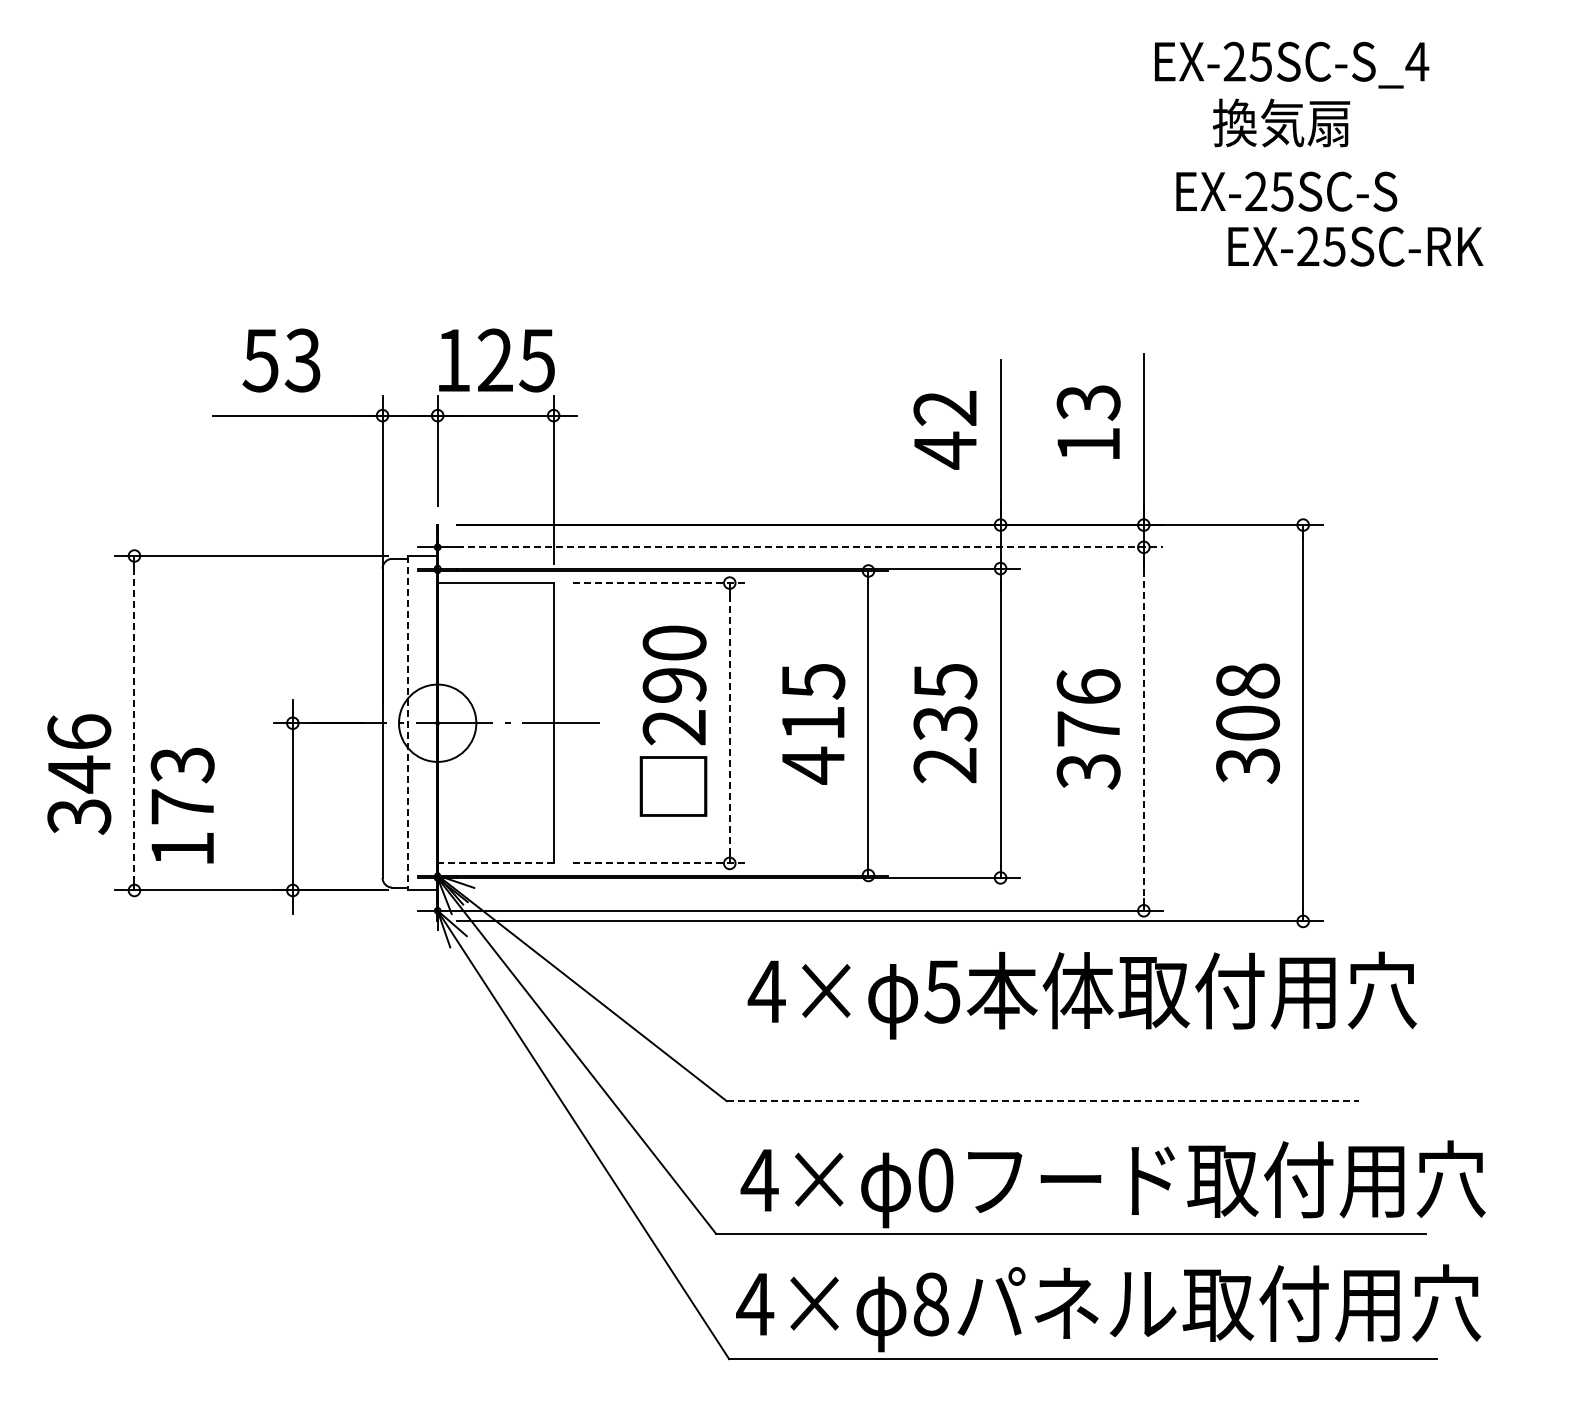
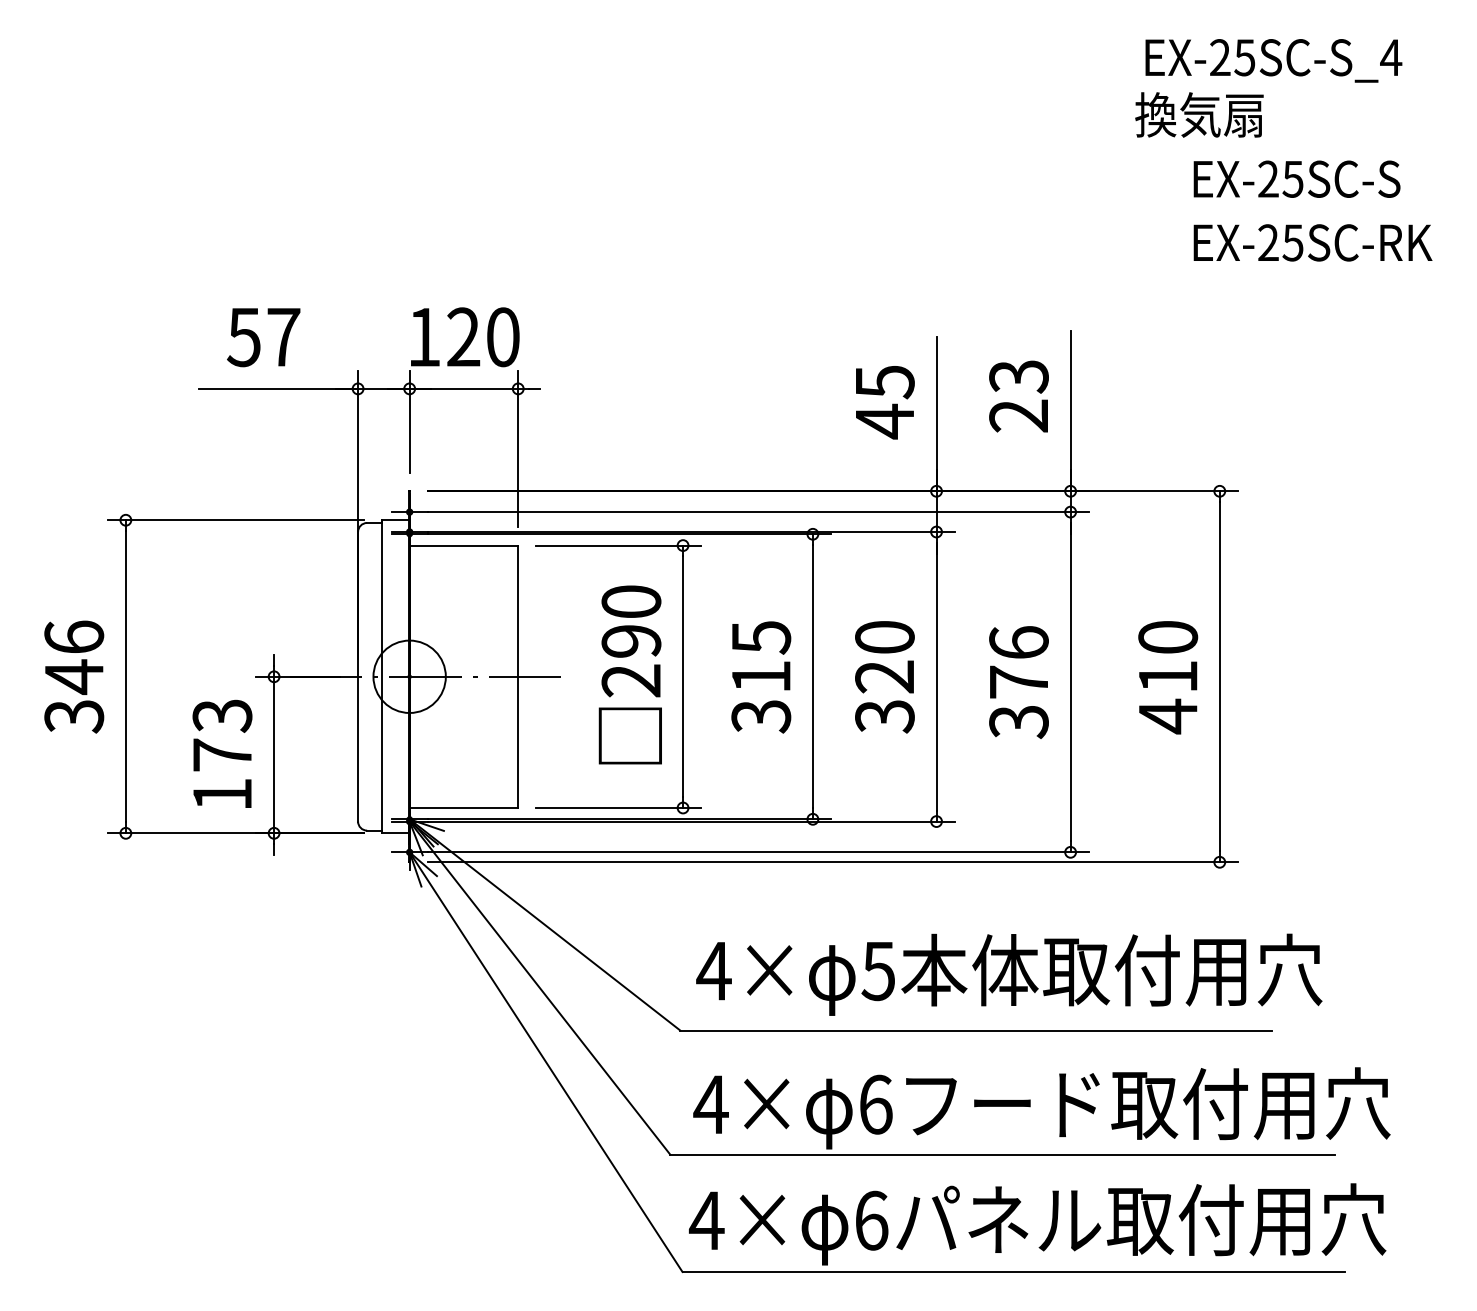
text: (1292, 64) -> (1274, 60), moved
text: (1286, 191) -> (1296, 179), moved
text: (1355, 246) -> (1312, 242), moved
text: (302, 360) -> (283, 337), 53 -> 57
text: (537, 360) -> (503, 337), 125 -> 120
text: (945, 408) -> (884, 382), 42 -> 45
text: (1087, 444) -> (1017, 415), 13 -> 23
line: (810, 547) -> (758, 512), dashed -> solid
line: (661, 583) -> (619, 545), dashed -> solid
line: (134, 723) -> (125, 677), dashed -> solid
line: (407, 723) -> (381, 677), dashed -> solid
line: (729, 723) -> (682, 677), dashed -> solid
text: (945, 723) -> (884, 677), 235 -> 320
text: (1248, 723) -> (1168, 677), 308 -> 410
line: (1143, 729) -> (1070, 682), dashed -> solid
text: (813, 765) -> (761, 716), 415 -> 315
text: (79, 774) -> (74, 677), moved
text: (182, 805) -> (222, 753), moved
line: (495, 863) -> (463, 808), dashed -> solid
line: (661, 863) -> (619, 808), dashed -> solid
text: (1081, 995) -> (1008, 974), moved
line: (1043, 1101) -> (976, 1030), dashed -> solid
text: (935, 1180) -> (875, 1104), 0 -> 6
text: (931, 1304) -> (871, 1220), 8 -> 6

